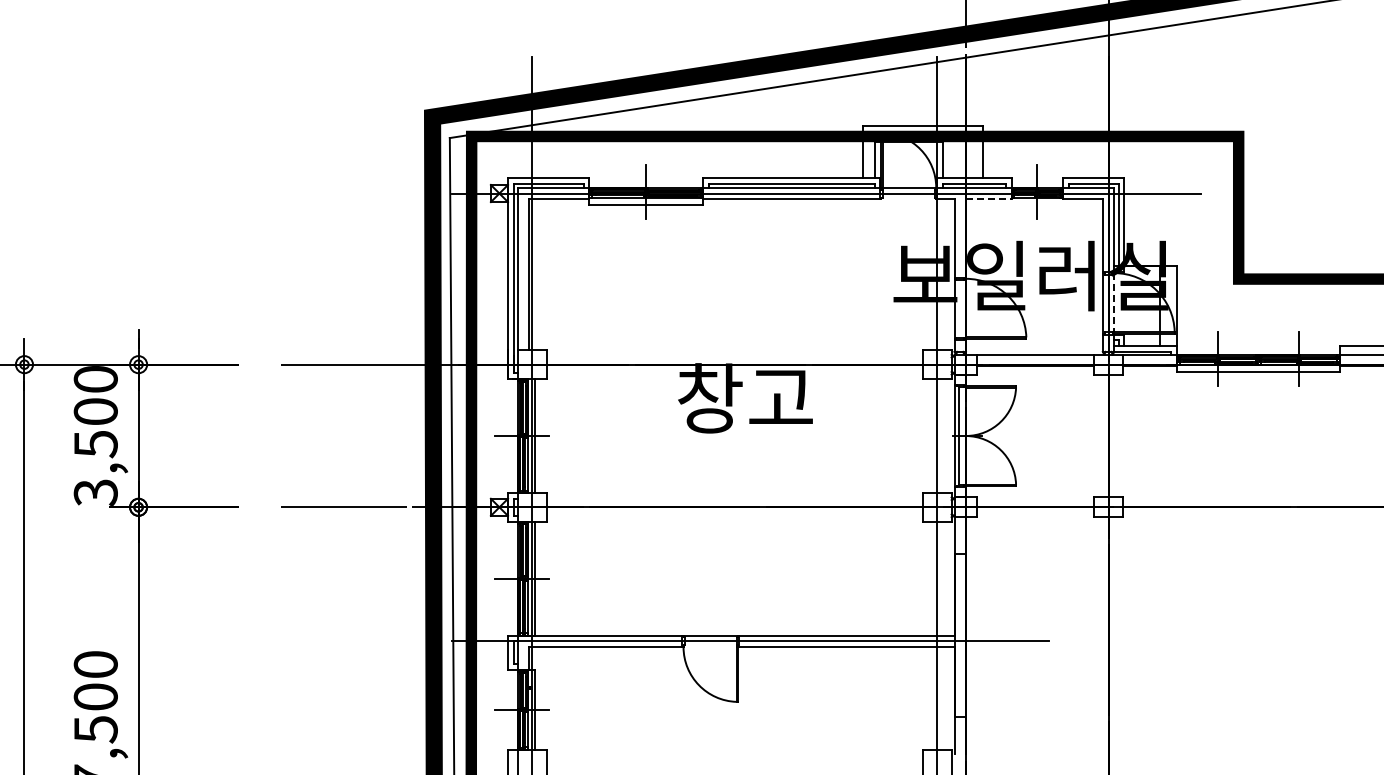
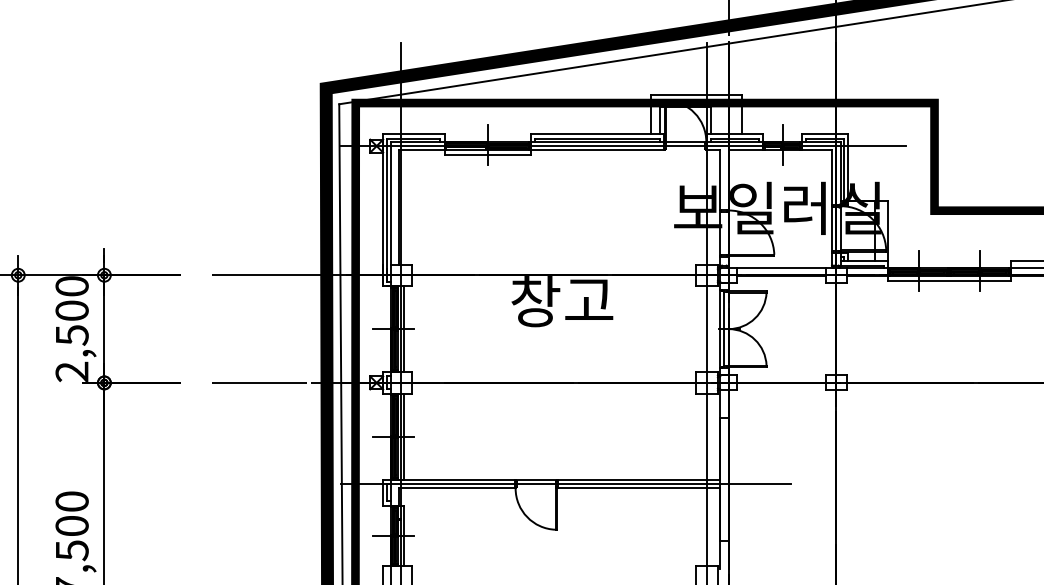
line: (988, 199) -> (745, 150), dashed -> solid
line: (1114, 302) -> (840, 228), dashed -> solid
text: (95, 492) -> (71, 371), 3,500 -> 2,500

